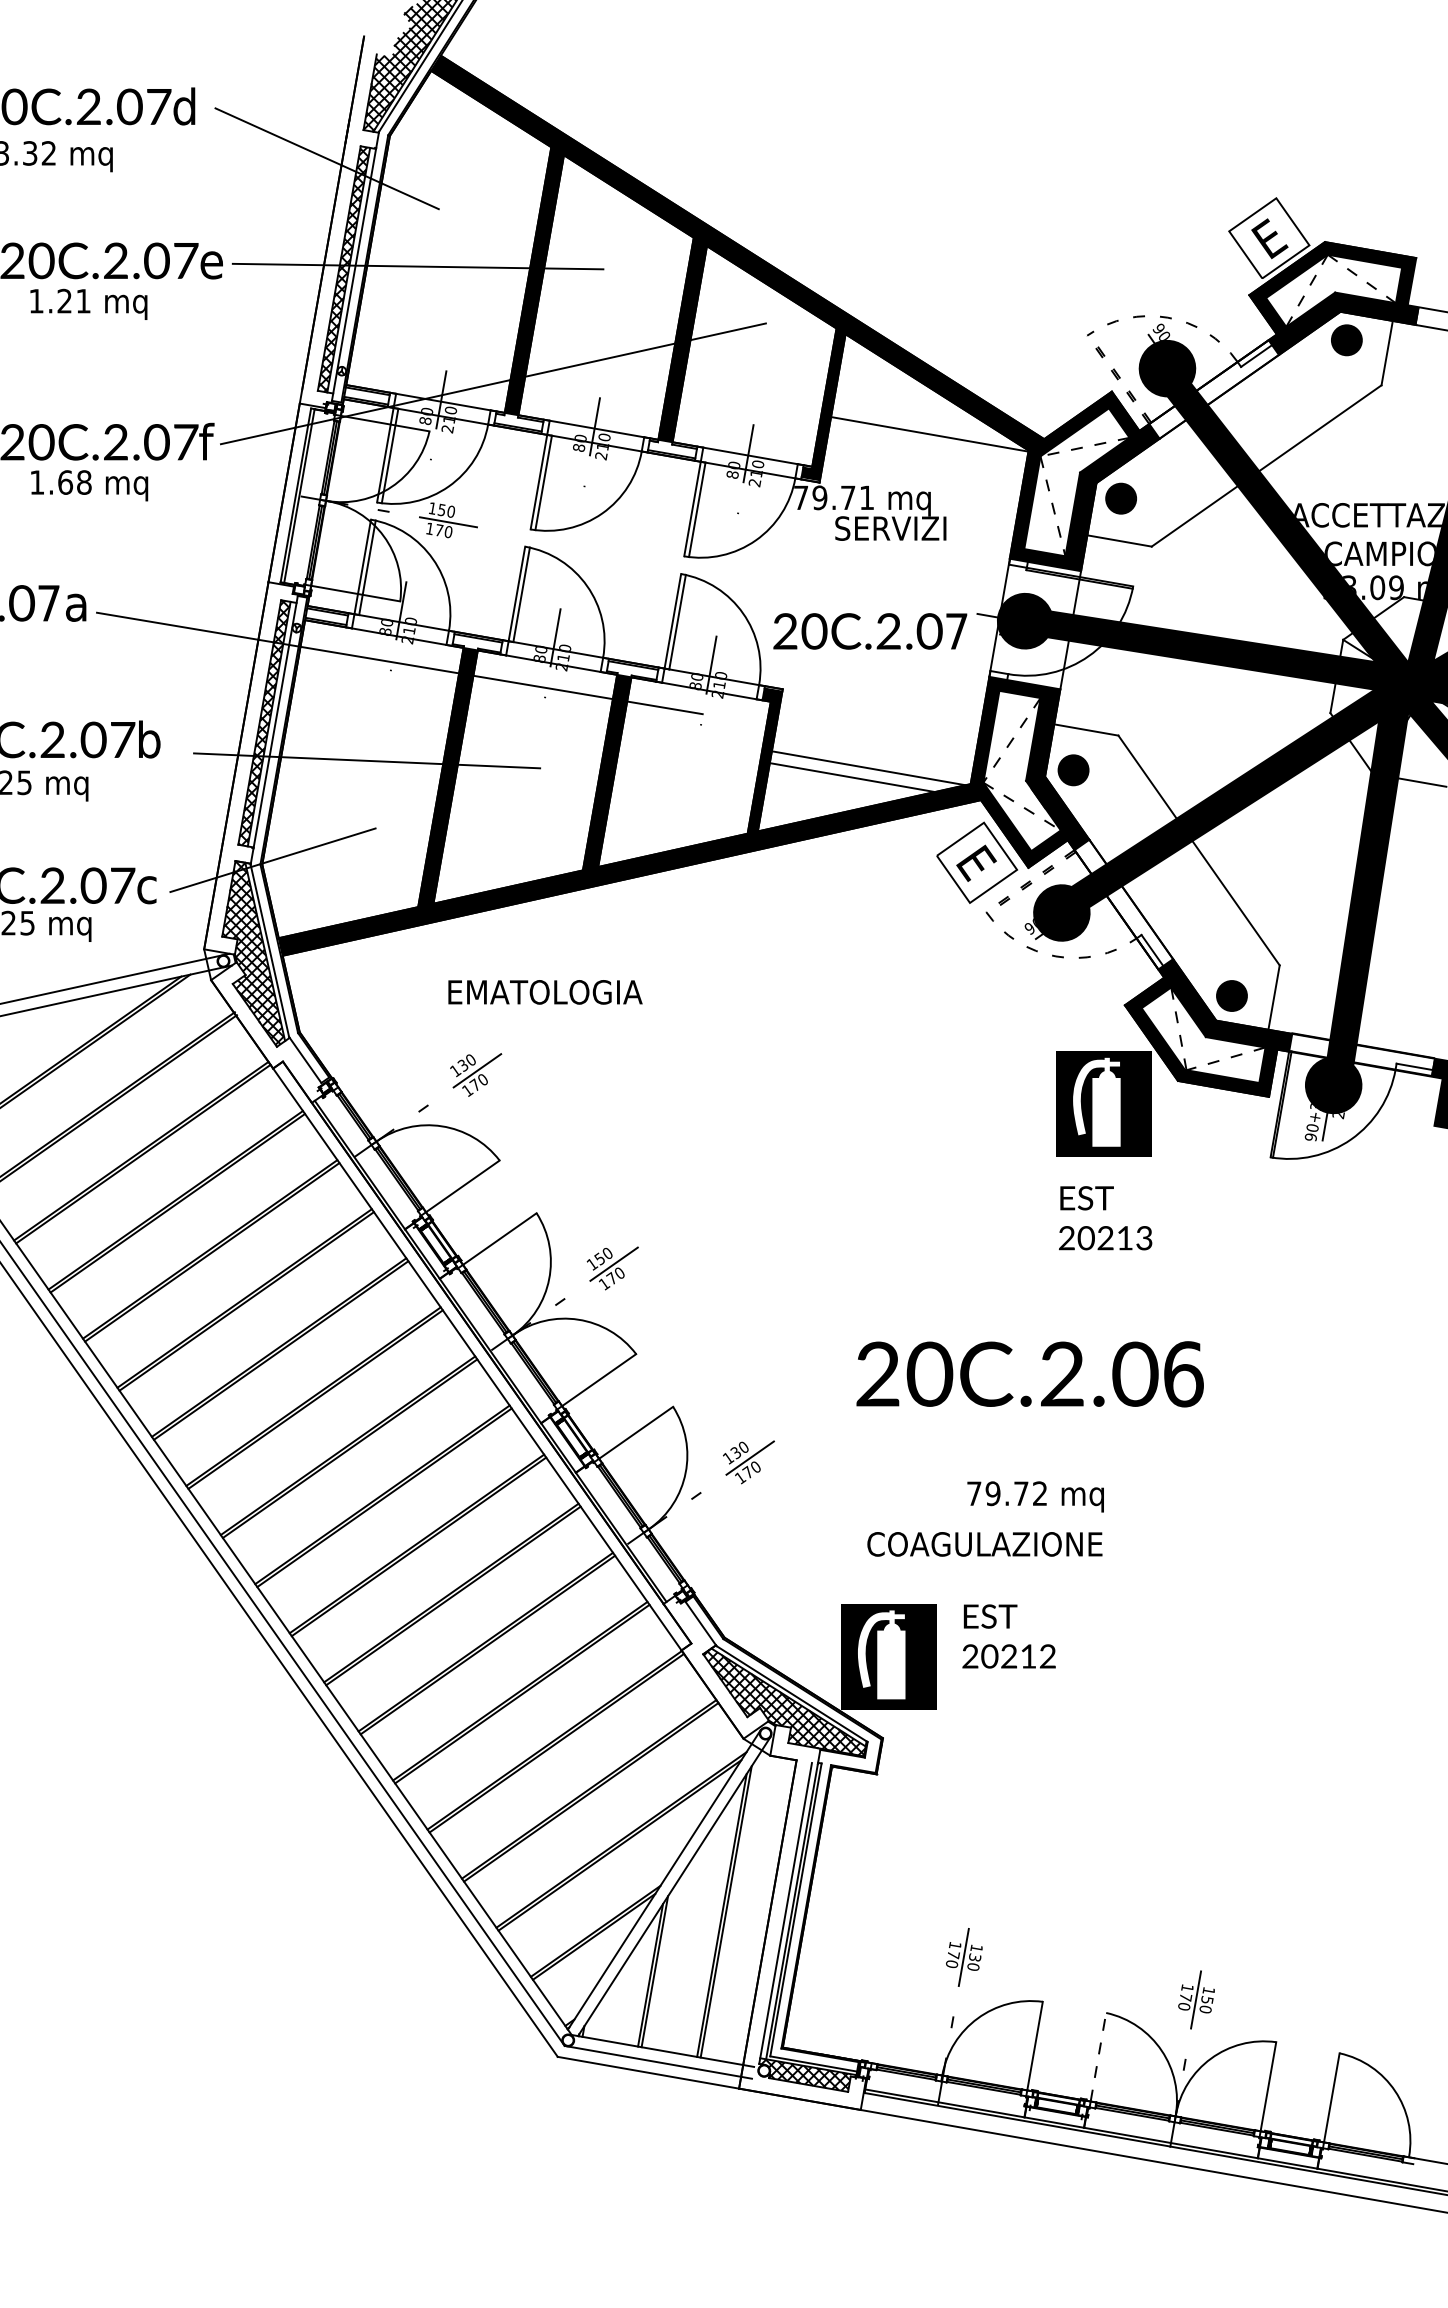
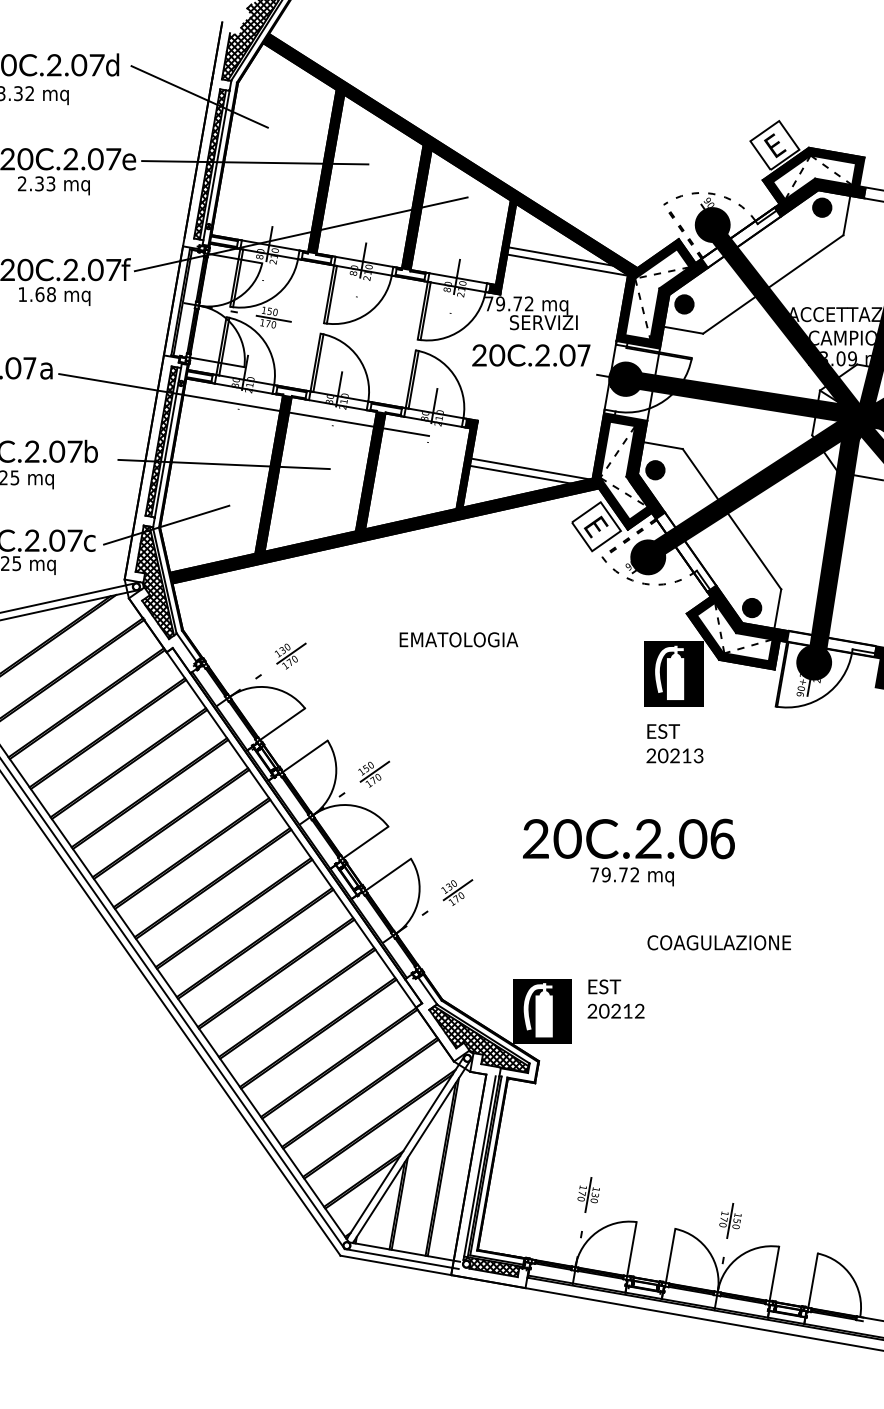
text: (59, 300) -> (36, 183), 1.21 -> 2.33
line: (918, 420) -> (560, 256), added
text: (867, 497) -> (529, 303), 79.71 -> 79.72
text: (870, 631) -> (531, 355), moved
text: (544, 991) -> (458, 639), moved
text: (1034, 1496) -> (631, 876), moved
text: (983, 1543) -> (718, 942), moved
line: (1098, 2056) -> (670, 1255), dashed -> solid

